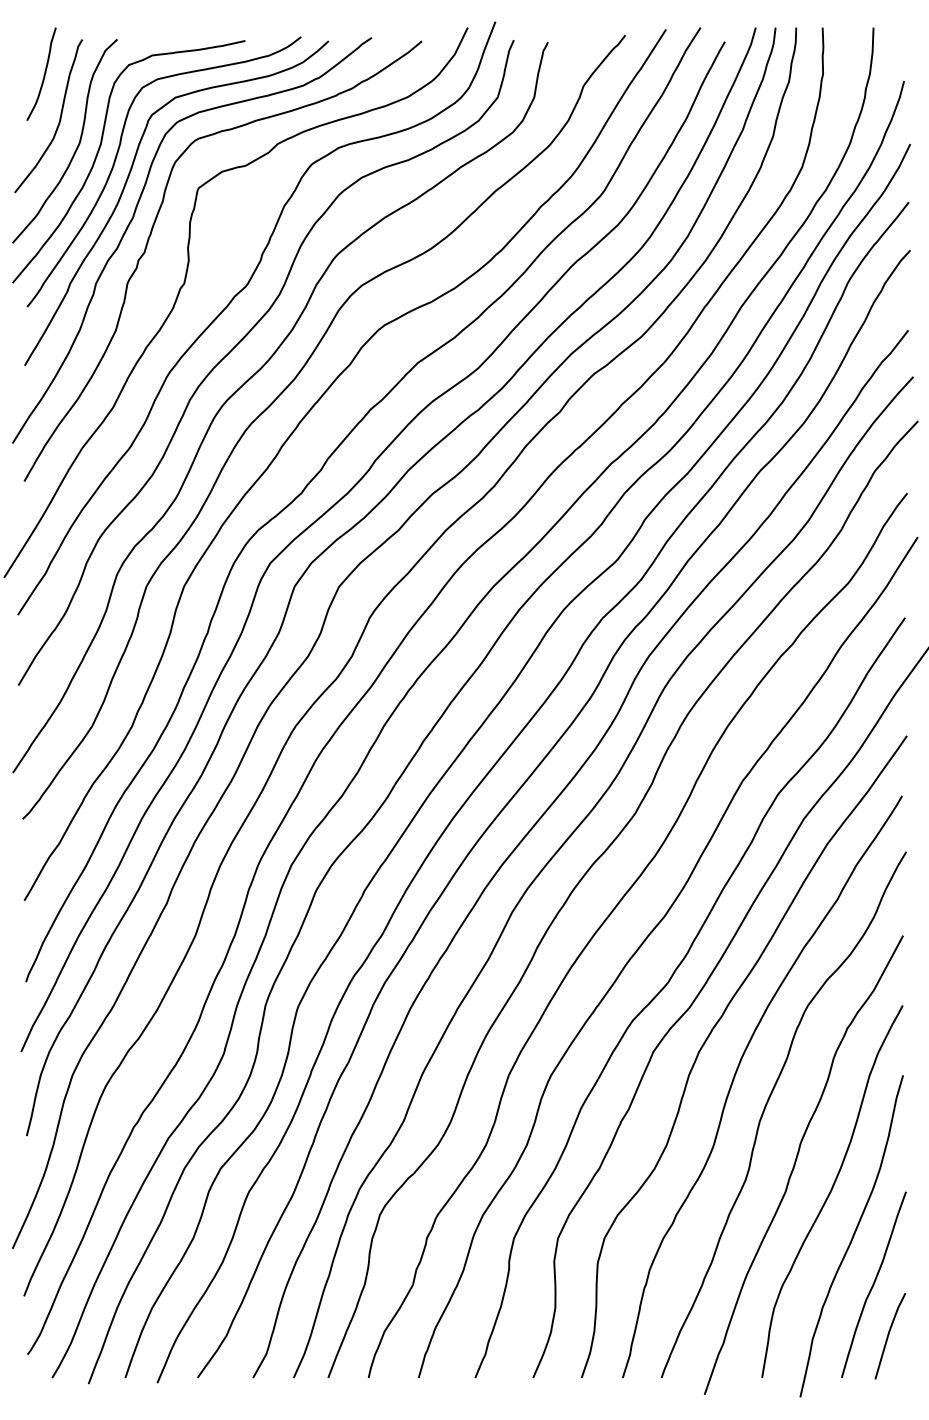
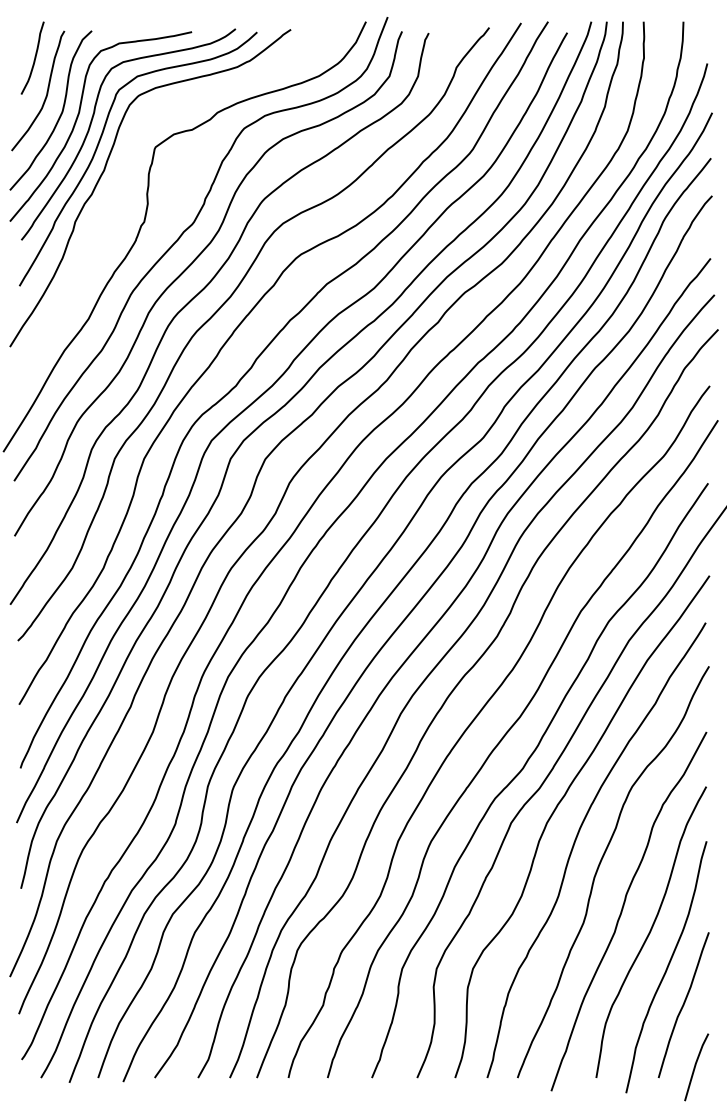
curve: (152, 233) -> (119, 182), removed
line: (888, 1336) -> (695, 1067), moved

